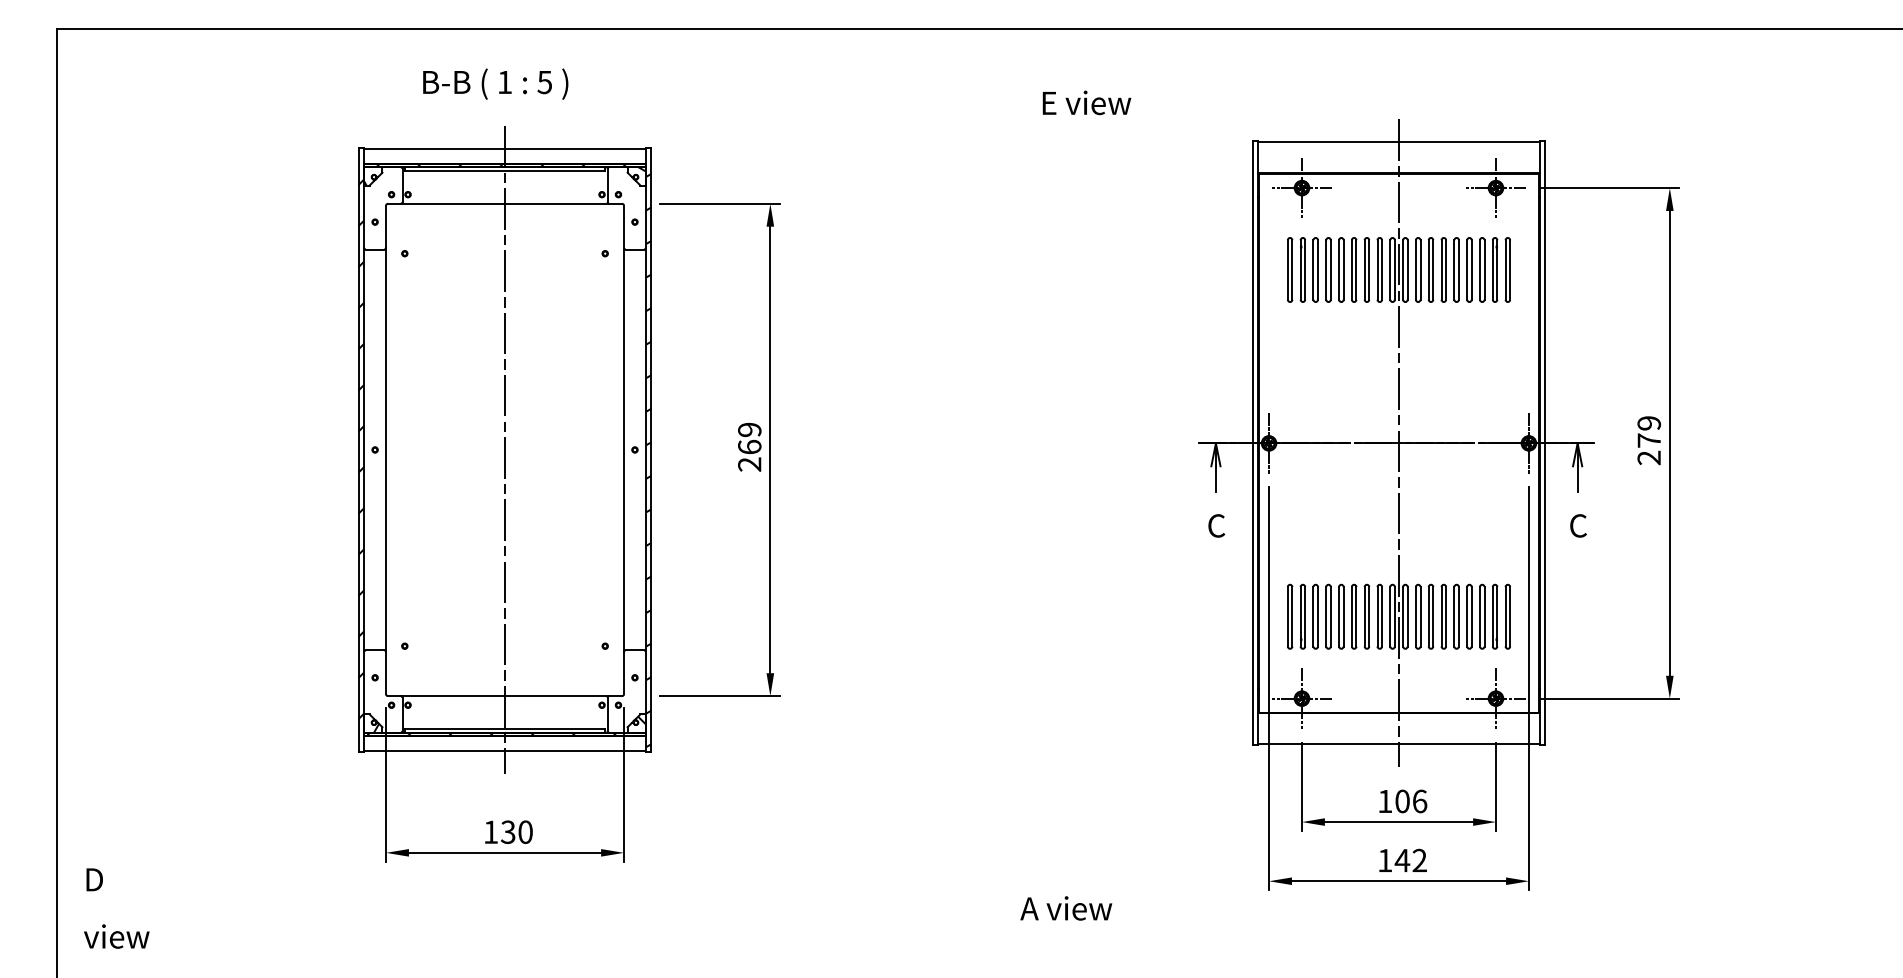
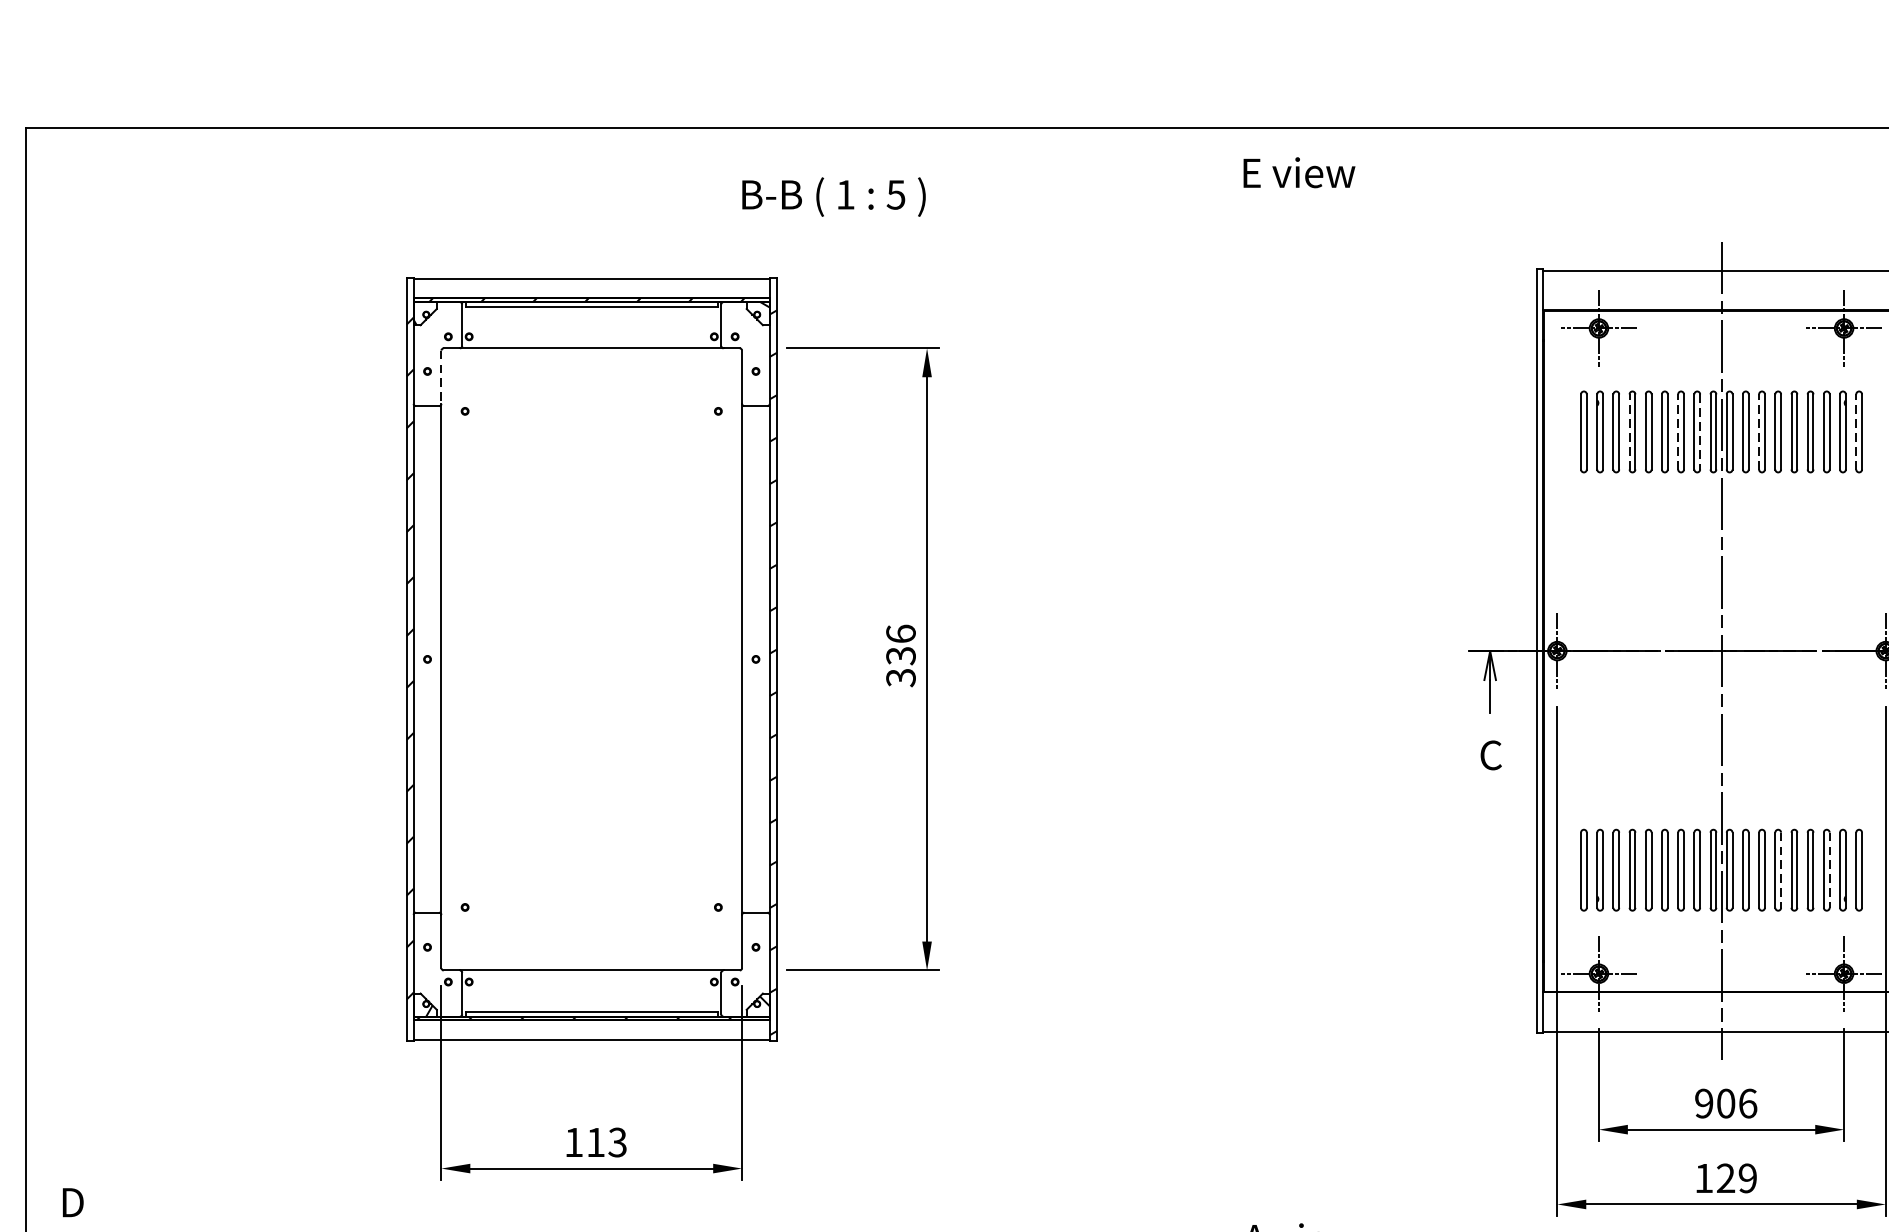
text: (495, 83) -> (833, 196), moved
text: (1086, 102) -> (1298, 172), moved
line: (386, 227) -> (441, 378), solid -> dashed
line: (1326, 270) -> (1629, 432), solid -> dashed
line: (1364, 270) -> (1677, 432), solid -> dashed
line: (1382, 270) -> (1700, 432), solid -> dashed
line: (1428, 270) -> (1758, 432), solid -> dashed
line: (1505, 270) -> (1856, 432), solid -> dashed
text: (749, 446) -> (900, 655), 269 -> 336
line: (505, 449) -> (592, 658), removed
line: (1446, 616) -> (1781, 869), solid -> dashed
line: (1484, 616) -> (1829, 869), solid -> dashed
text: (1385, 801) -> (1704, 1103), 106 -> 906
text: (516, 831) -> (606, 1141), 130 -> 113
text: (1410, 860) -> (1736, 1178), 142 -> 129

